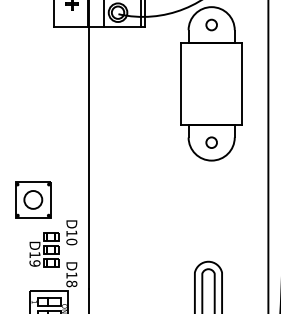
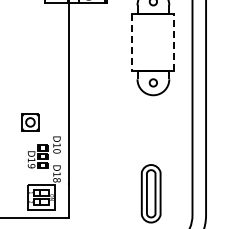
line: (242, 82) -> (174, 41), solid -> dashed
line: (181, 84) -> (132, 42), solid -> dashed
part: (33, 200) -> (30, 122), size x0.7

